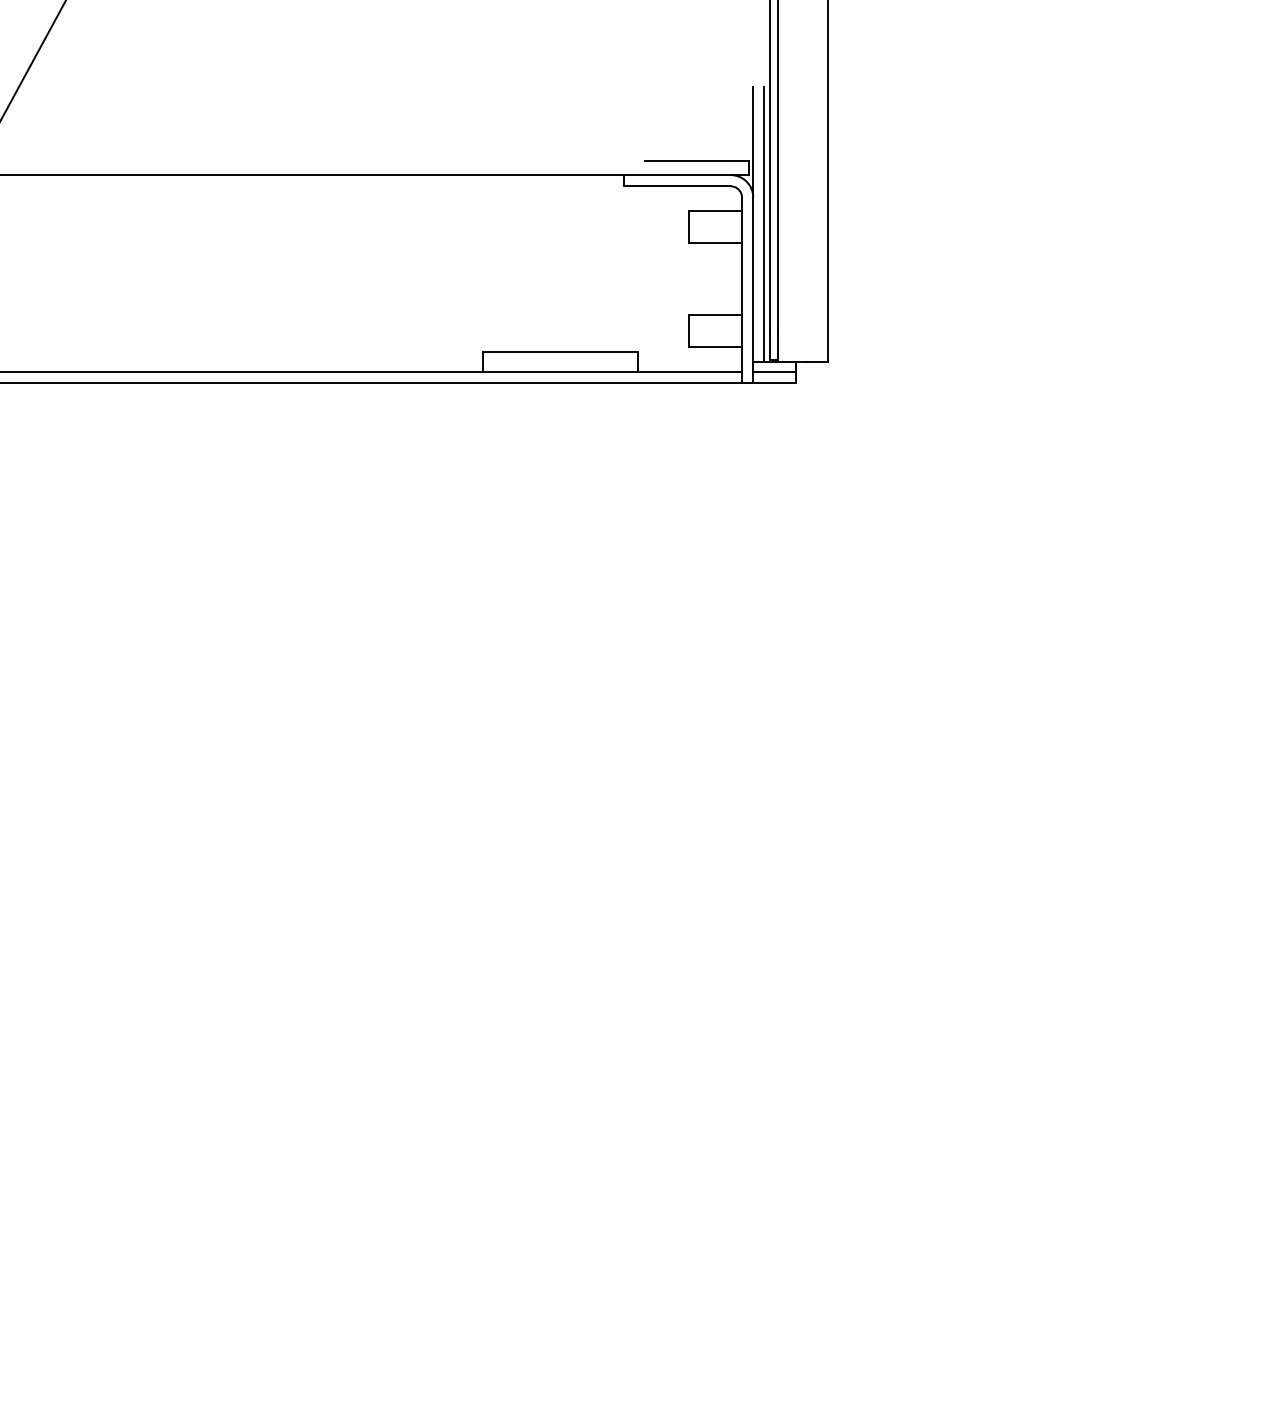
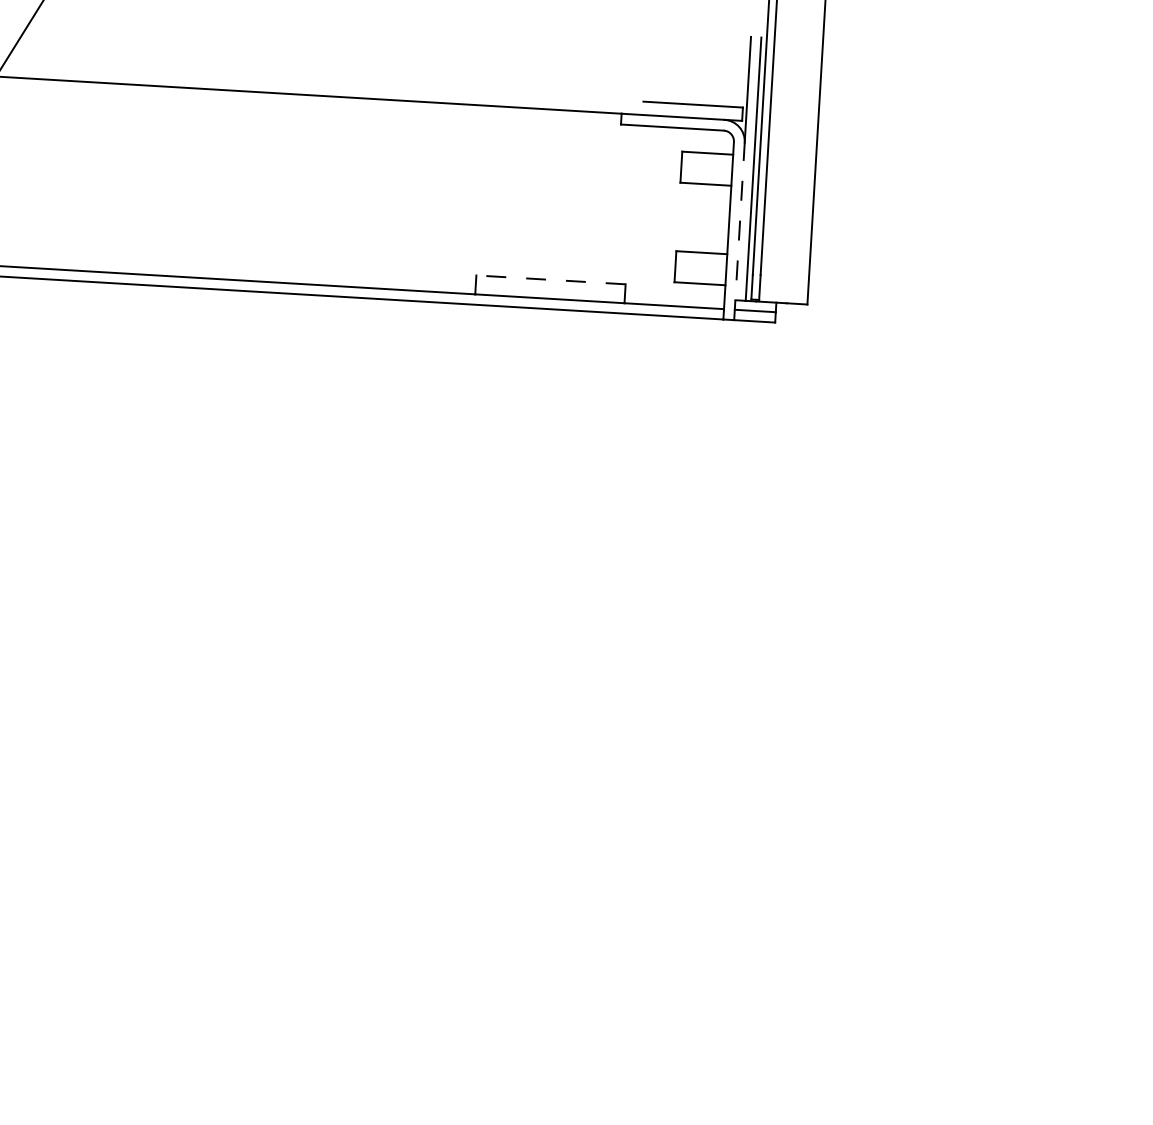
line: (753, 290) -> (739, 231), solid -> dashed
line: (560, 352) -> (551, 280), solid -> dashed

